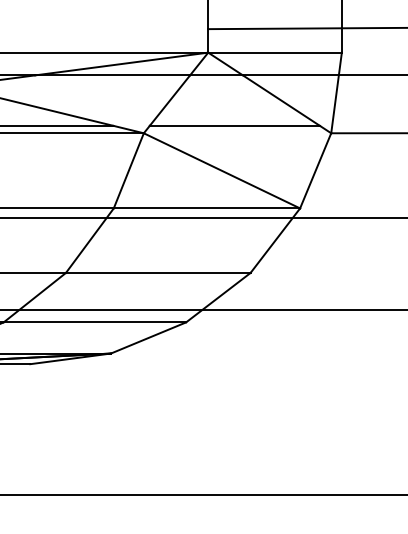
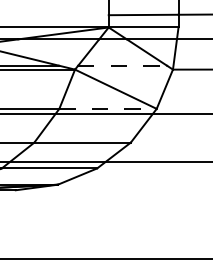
line: (236, 125) -> (123, 65), solid -> dashed
line: (207, 207) -> (108, 108), solid -> dashed

